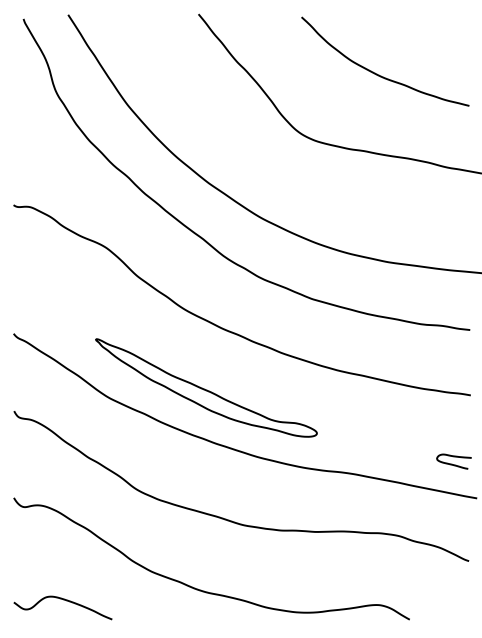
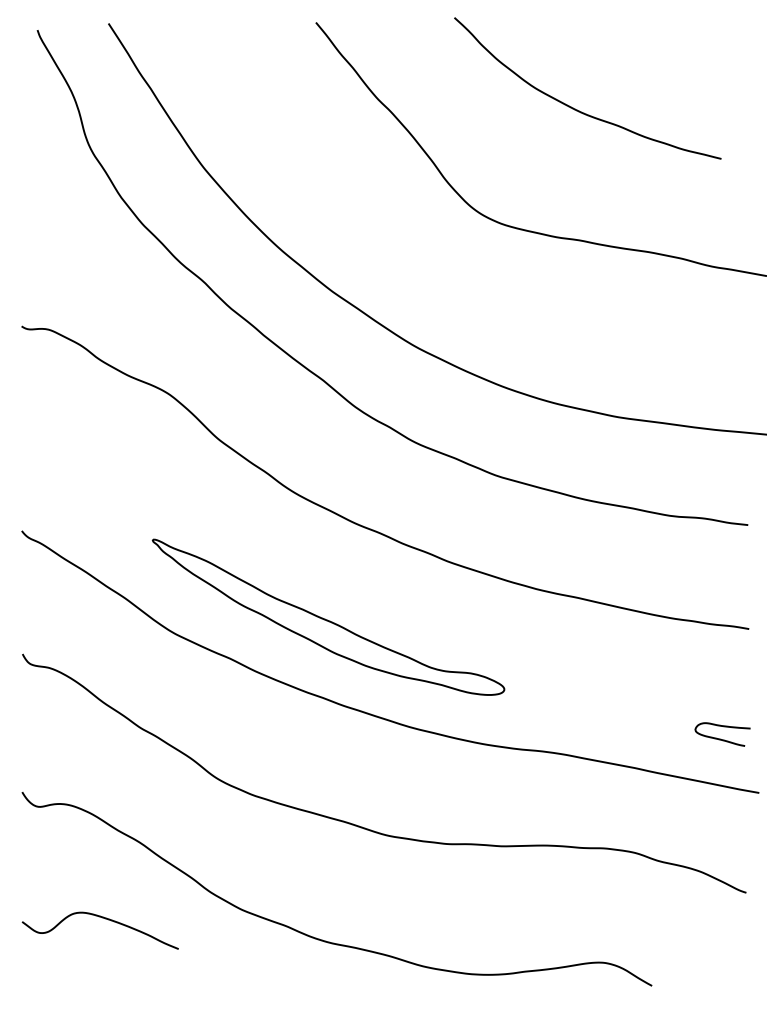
curve: (379, 74) -> (578, 108), moved
curve: (63, 600) -> (101, 918), moved

